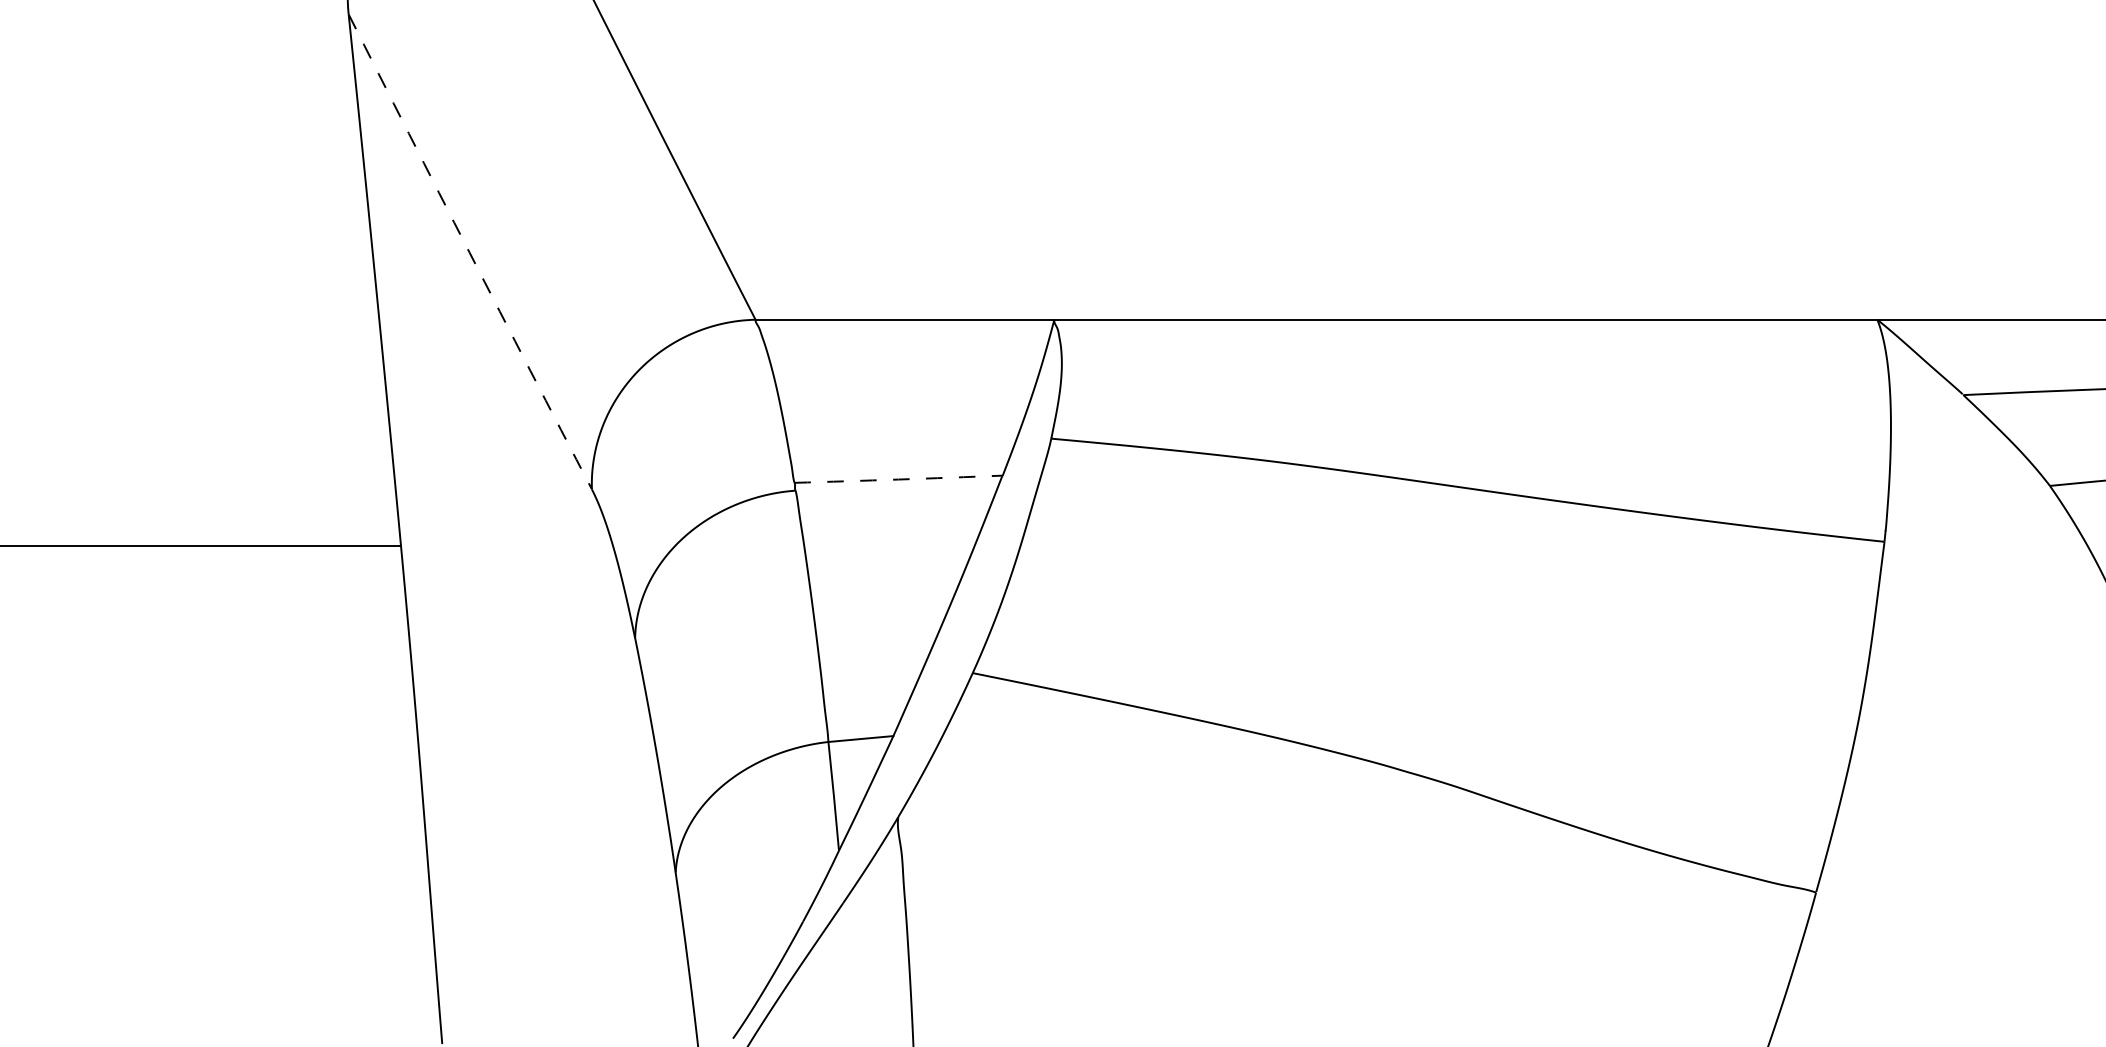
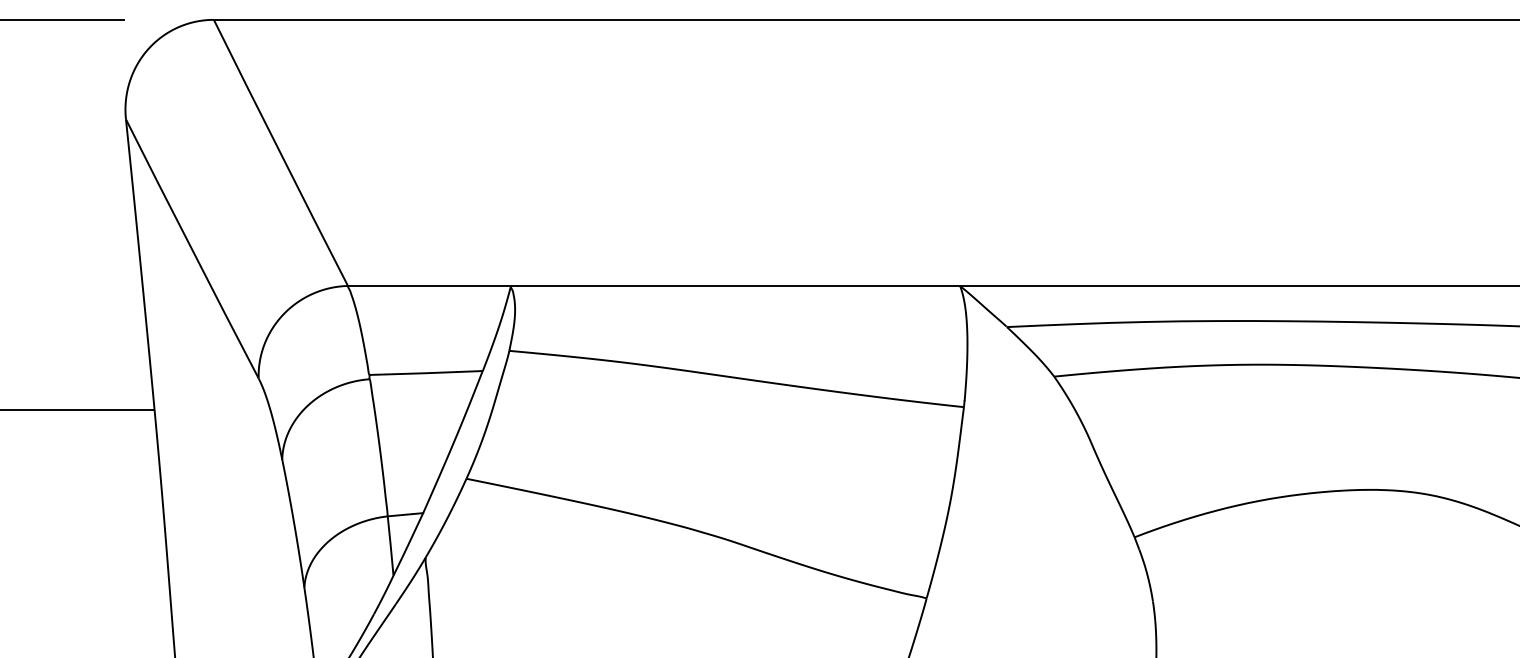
arc: (468, 252) -> (191, 249), dashed -> solid
arc: (897, 480) -> (425, 373), dashed -> solid

